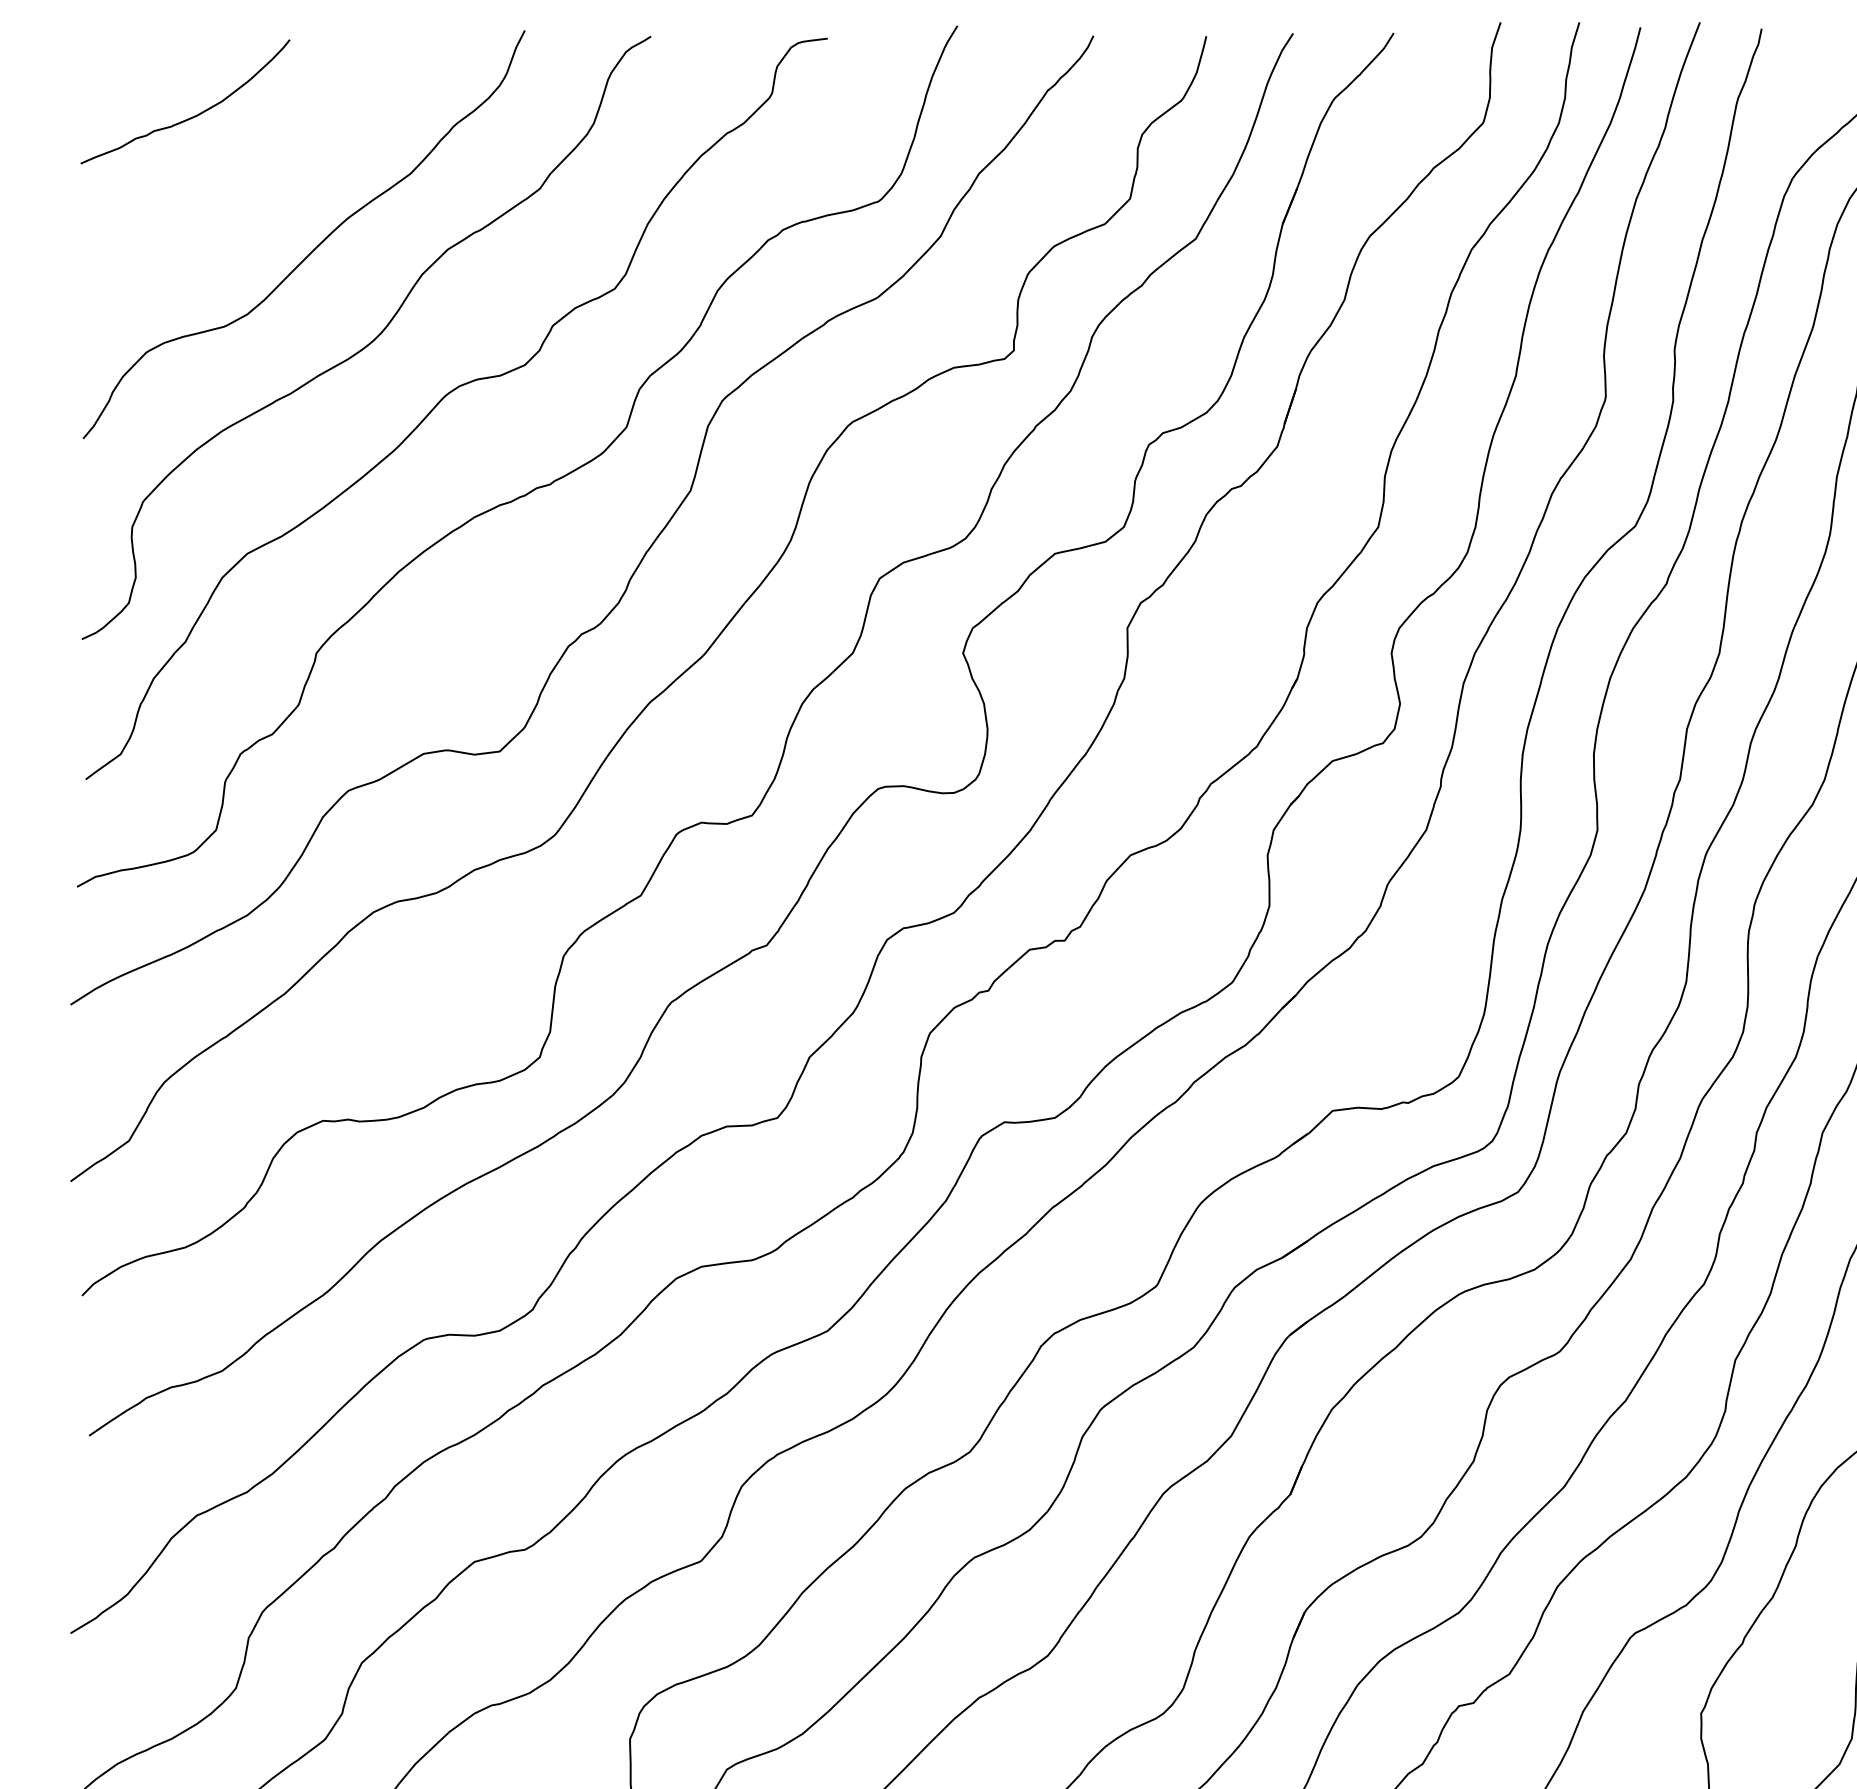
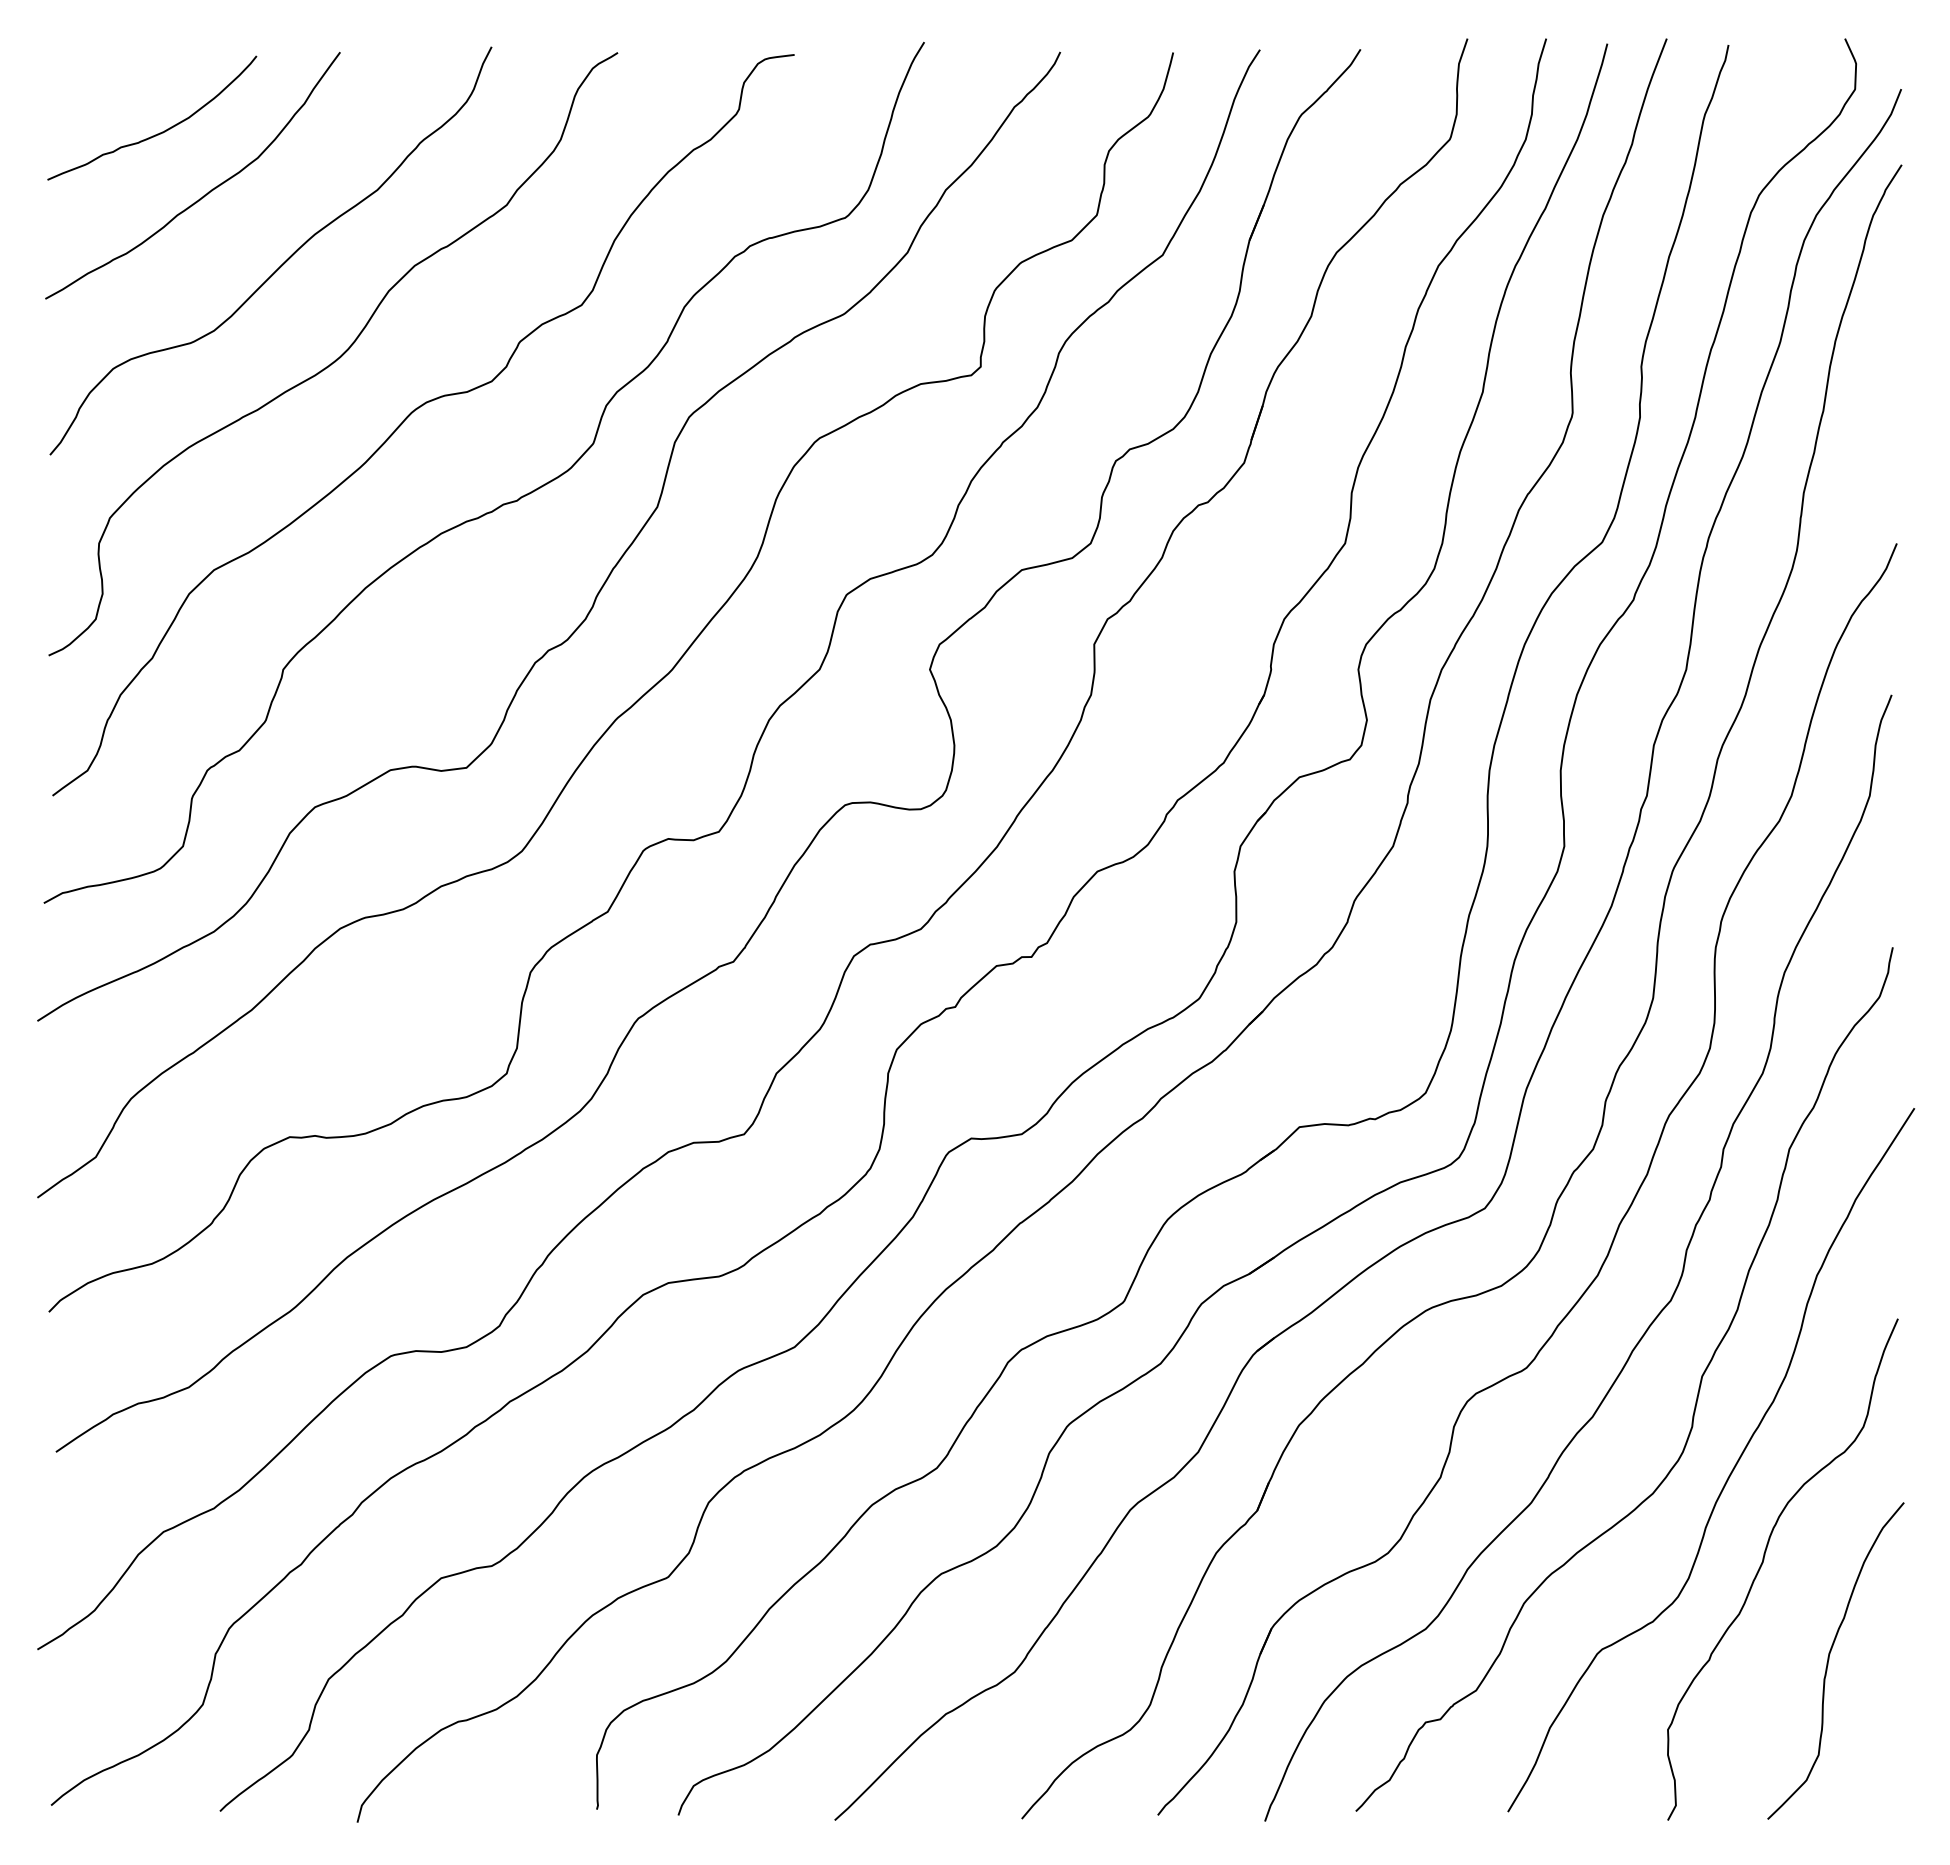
curve: (237, 178) -> (204, 194), added

